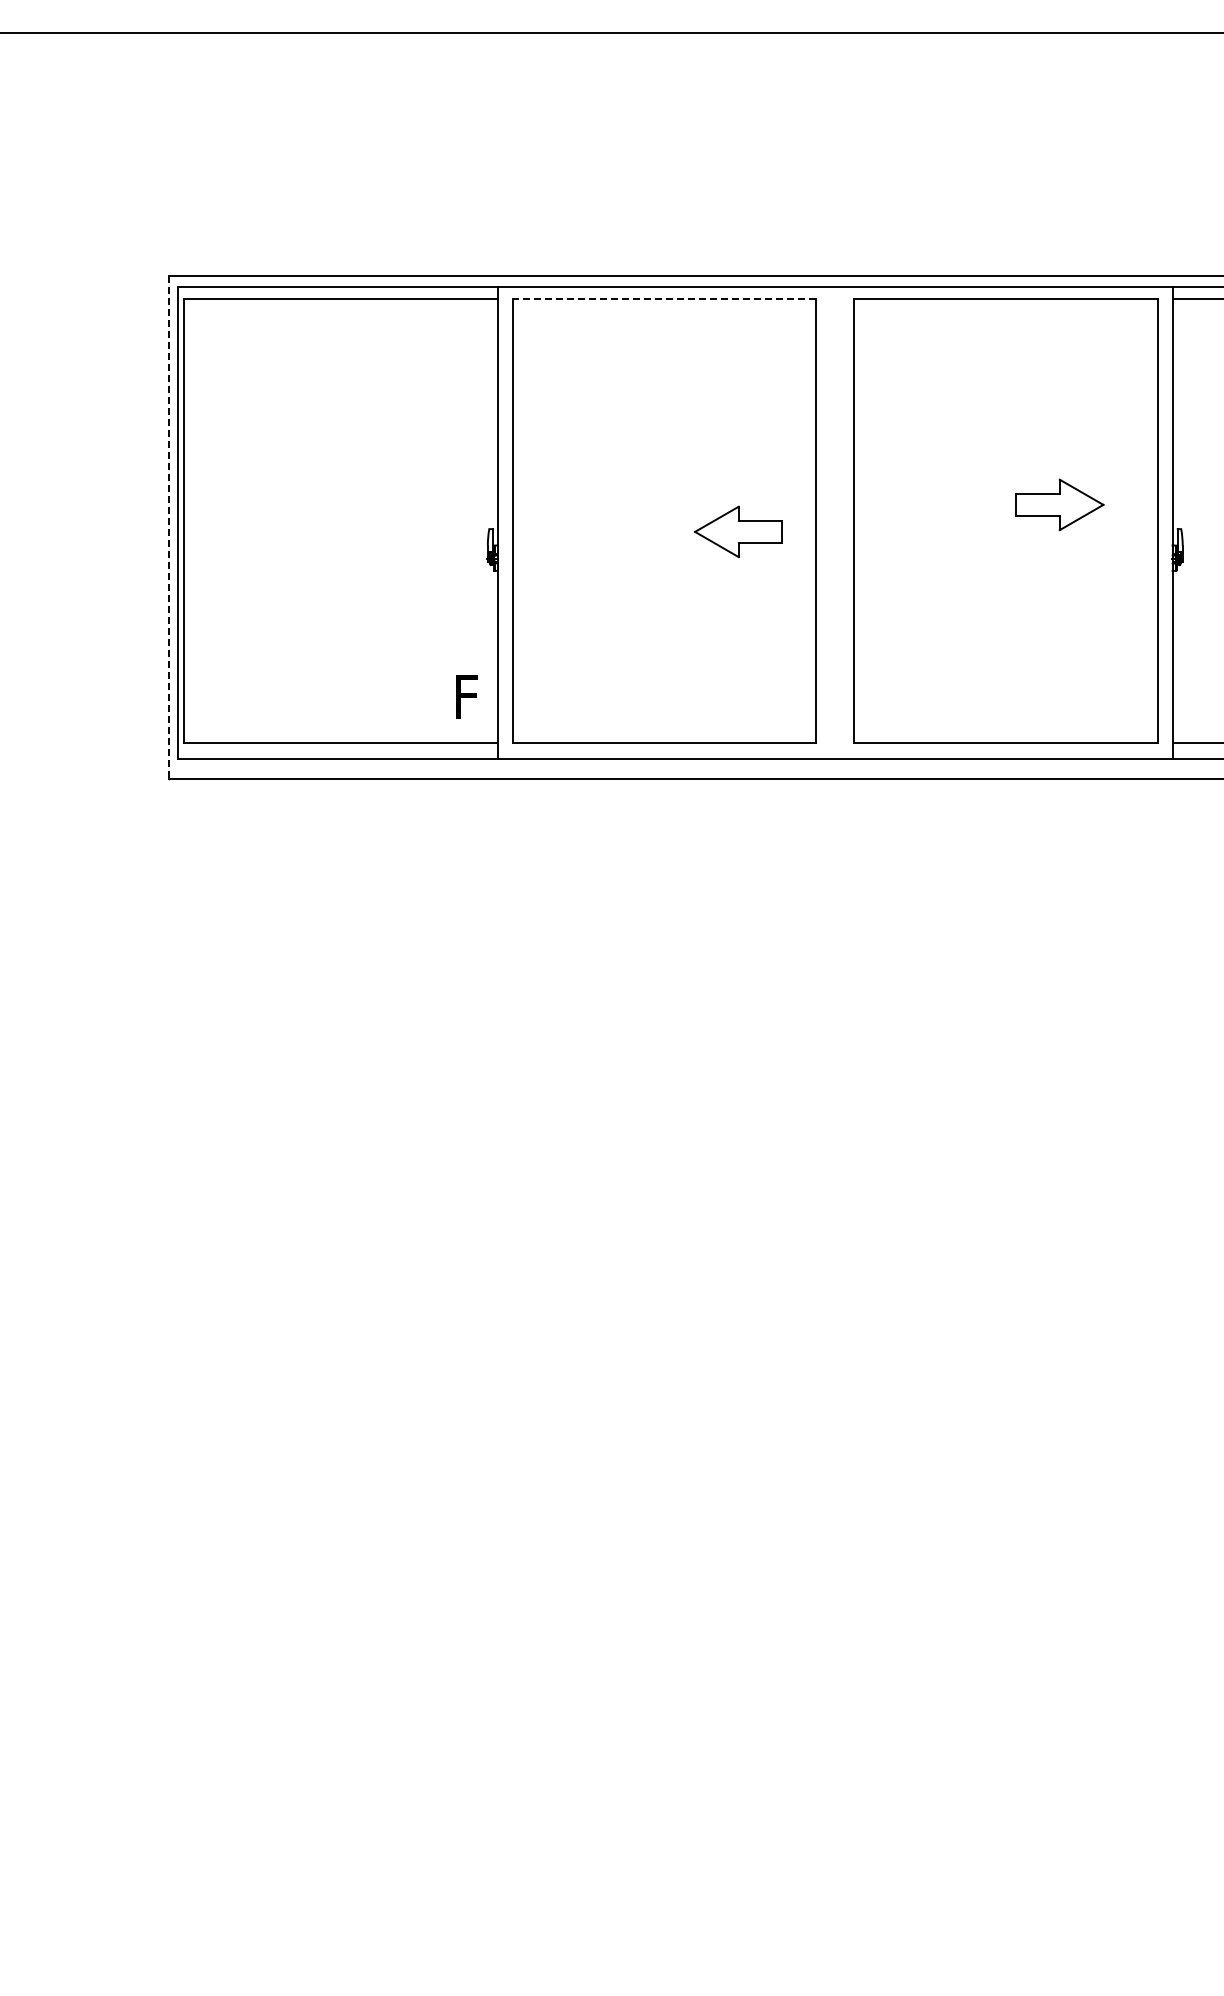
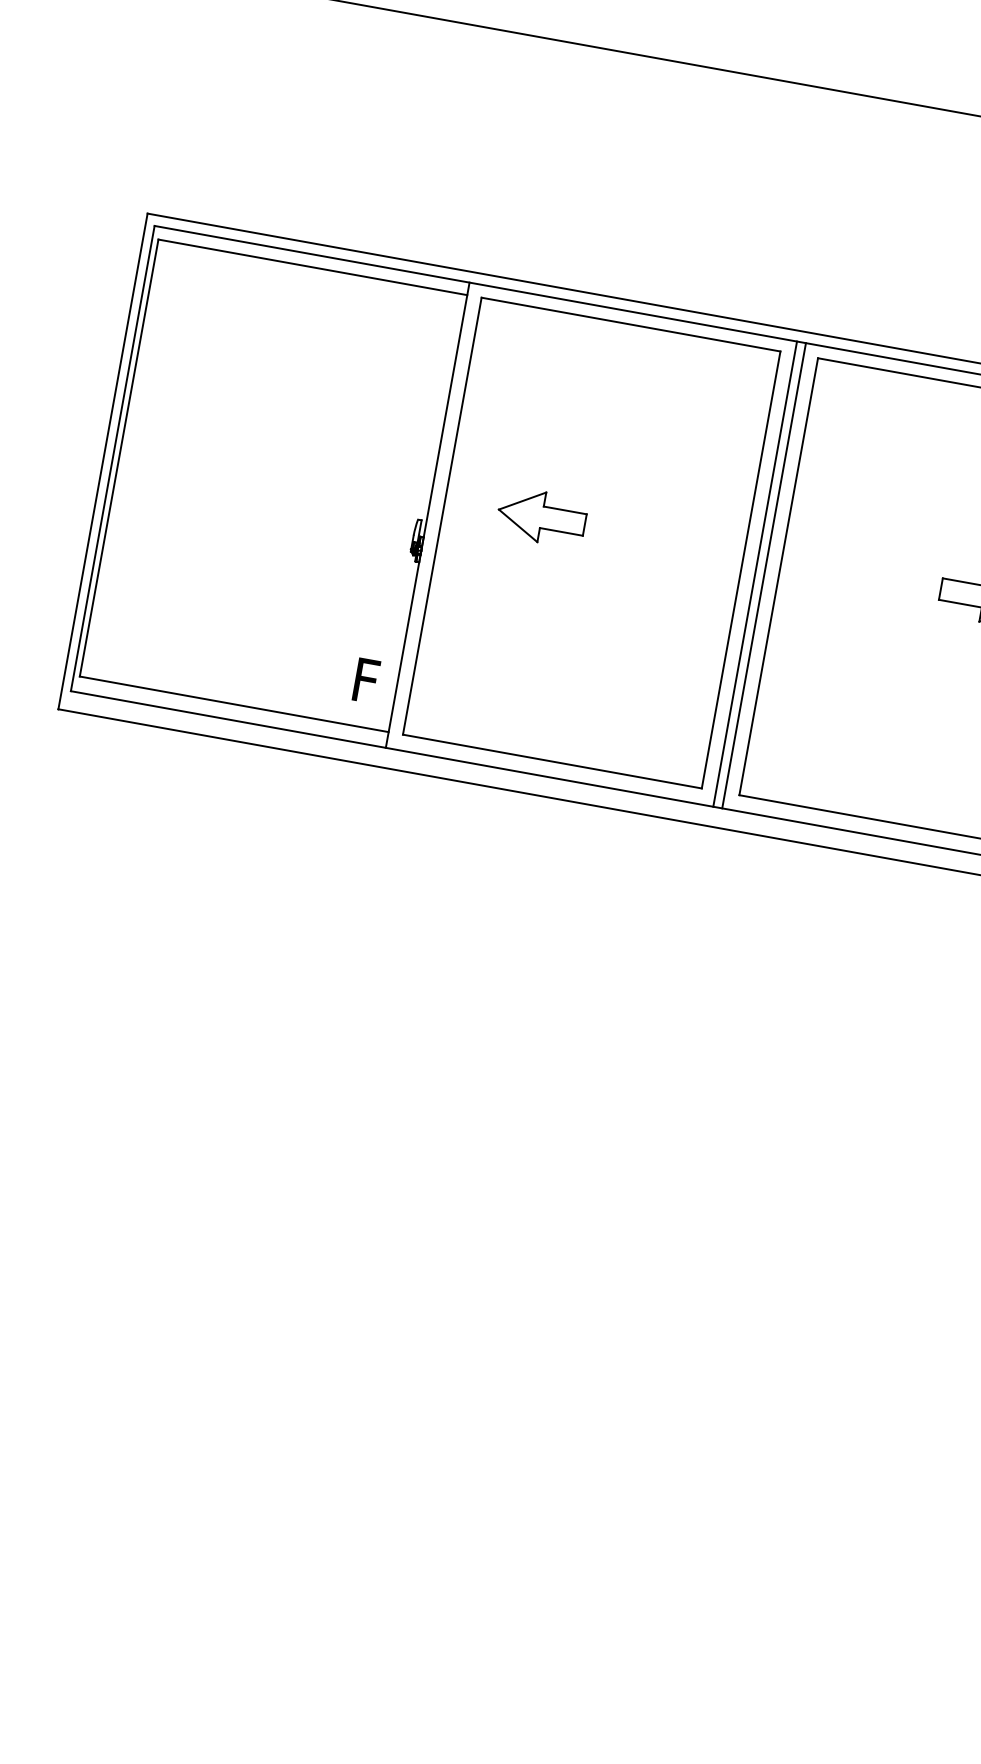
line: (664, 299) -> (631, 324), dashed -> solid
line: (830, 522) -> (755, 573), added
line: (839, 522) -> (763, 575), added
line: (168, 527) -> (102, 461), dashed -> solid
part: (738, 531) -> (541, 516), moved

